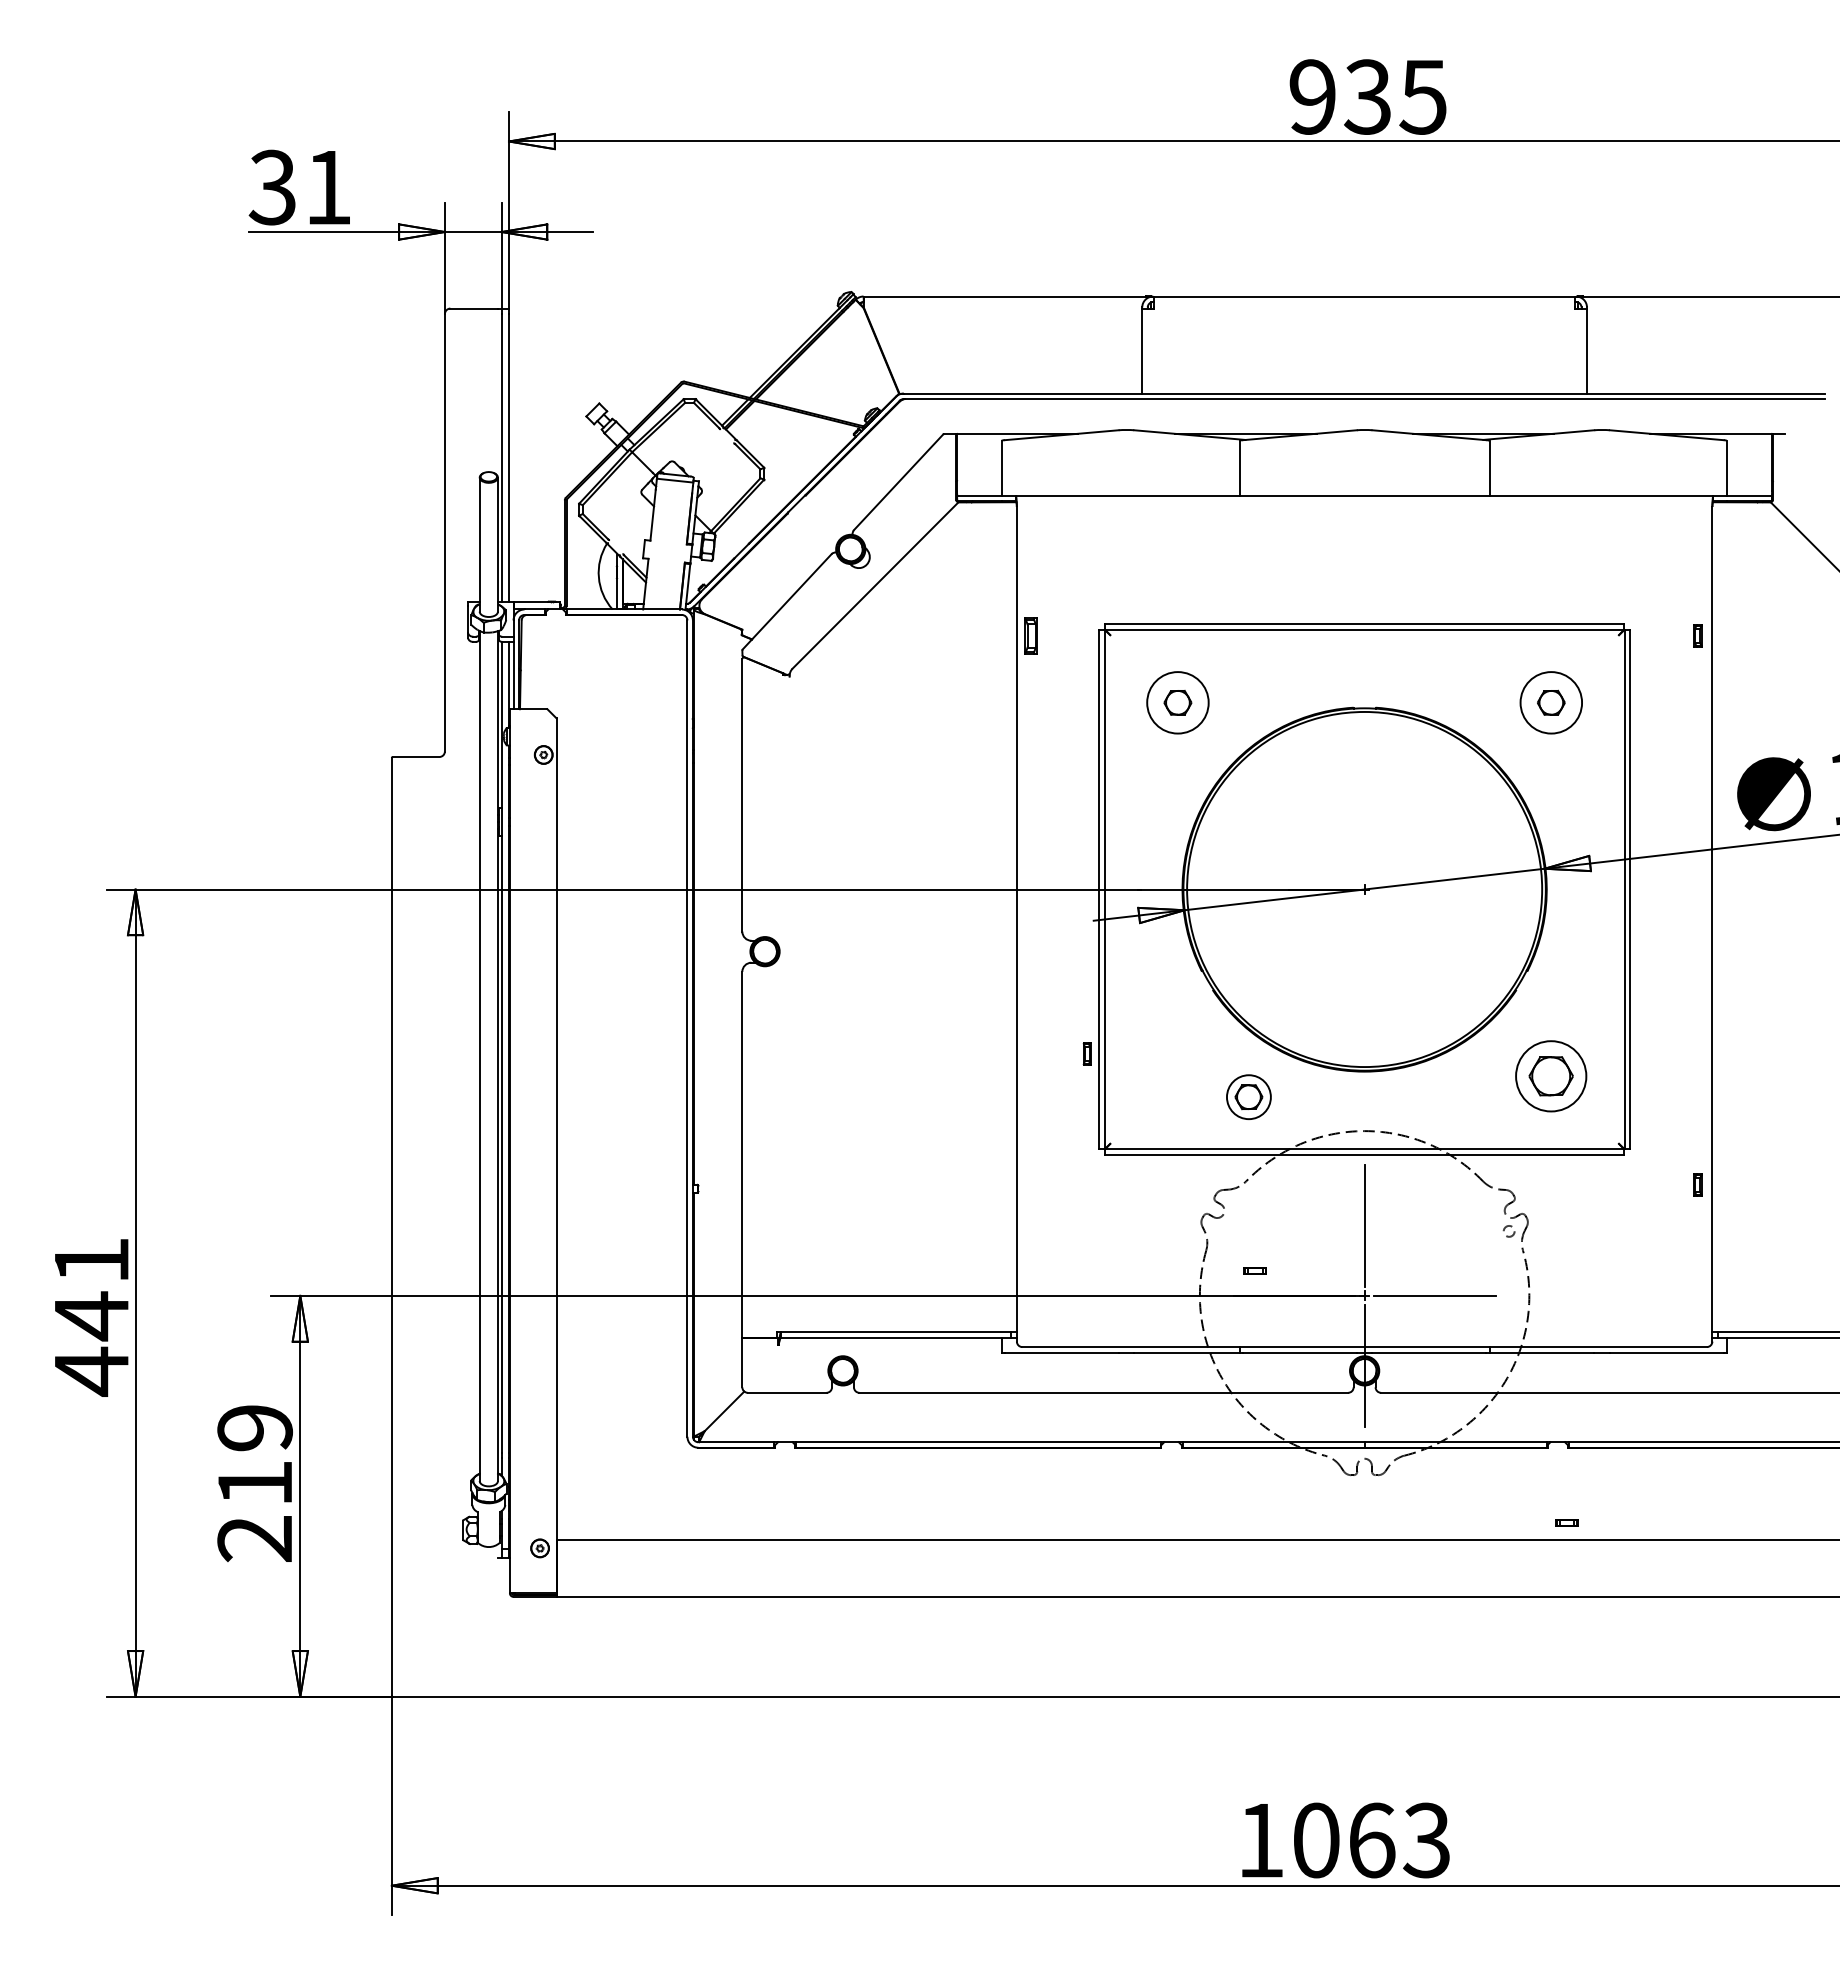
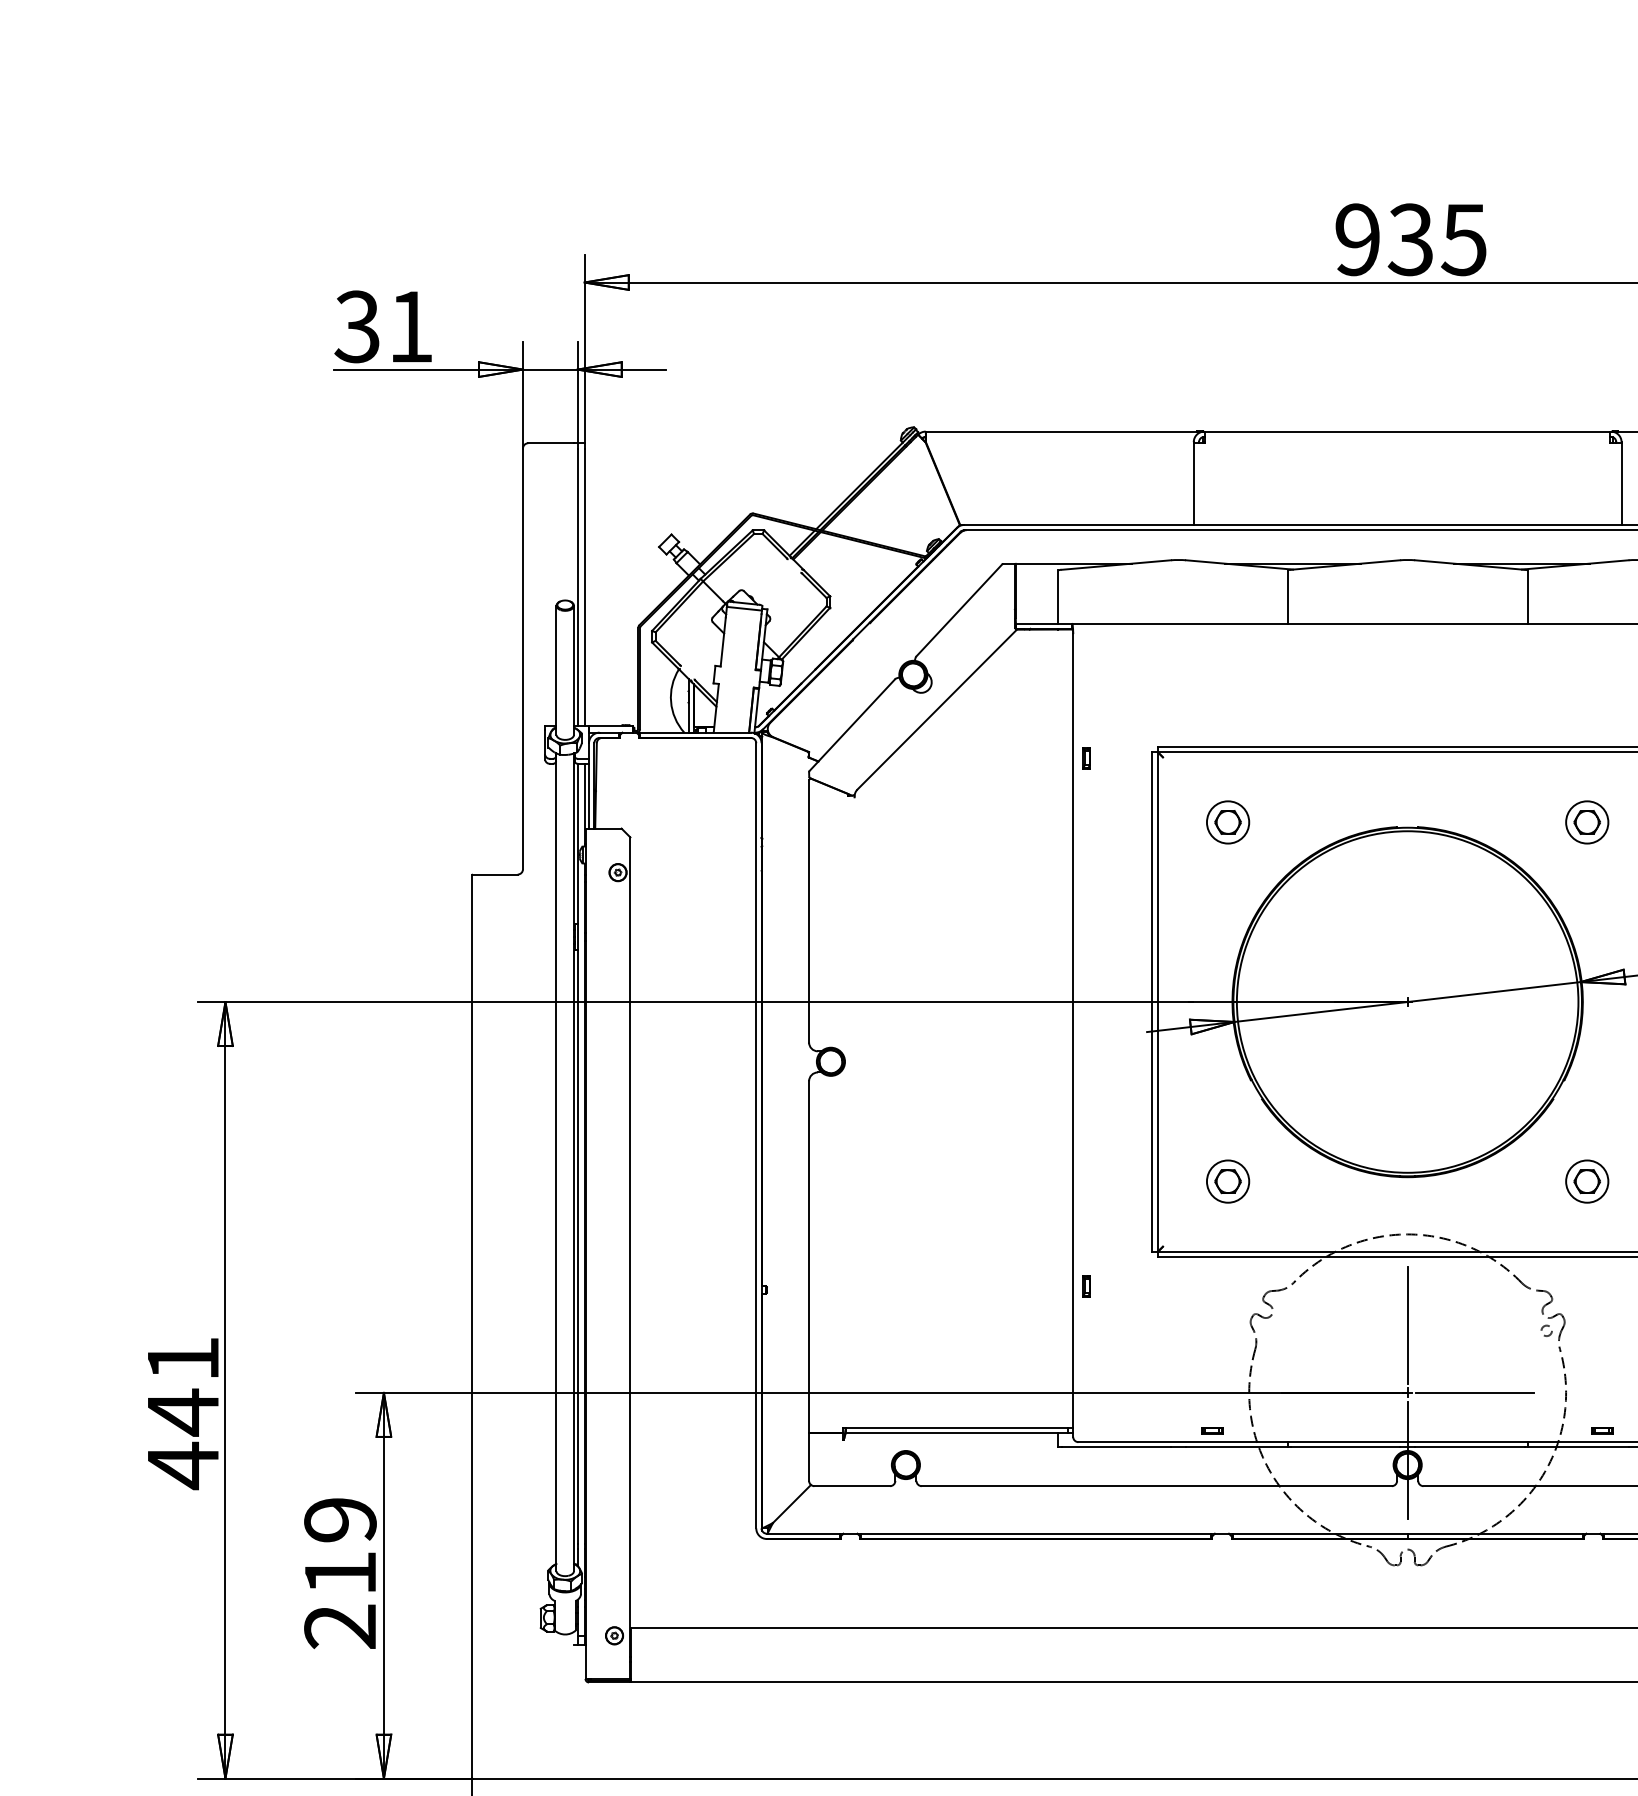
part: (1030, 635) -> (1086, 757), size x0.62
circle: (1177, 702) -> (1227, 822), size x0.71
circle: (1551, 702) -> (1587, 822), size x0.71
part: (1086, 1053) -> (1086, 1285), moved
part: (1551, 1075) -> (1587, 1180), size x0.62
part: (1248, 1096) -> (1227, 1180), moved
part: (1254, 1270) -> (1211, 1430), moved
part: (1566, 1522) -> (1601, 1430), moved

